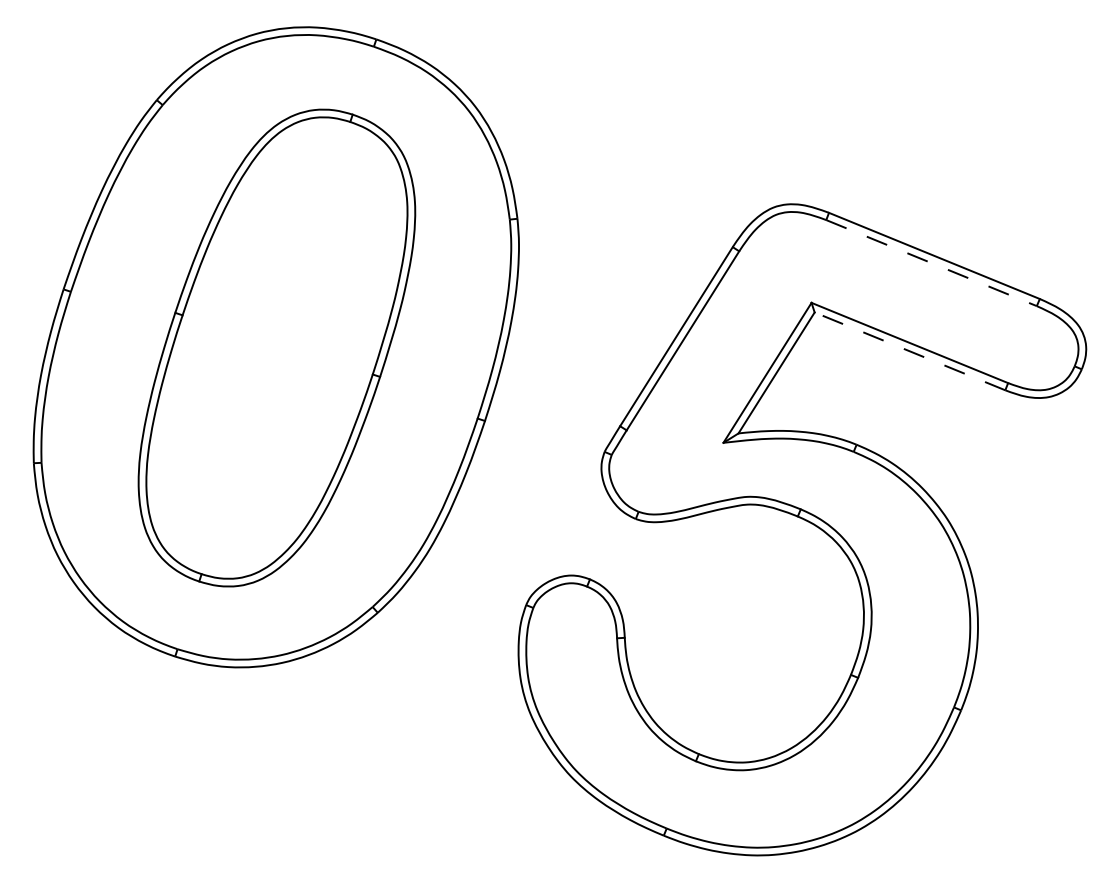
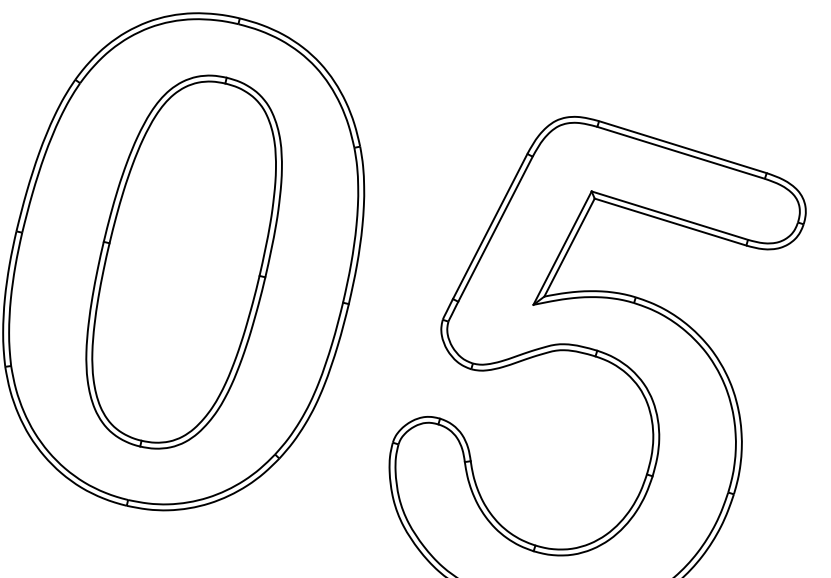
line: (931, 263) -> (681, 153), dashed -> solid
line: (909, 351) -> (670, 222), dashed -> solid

